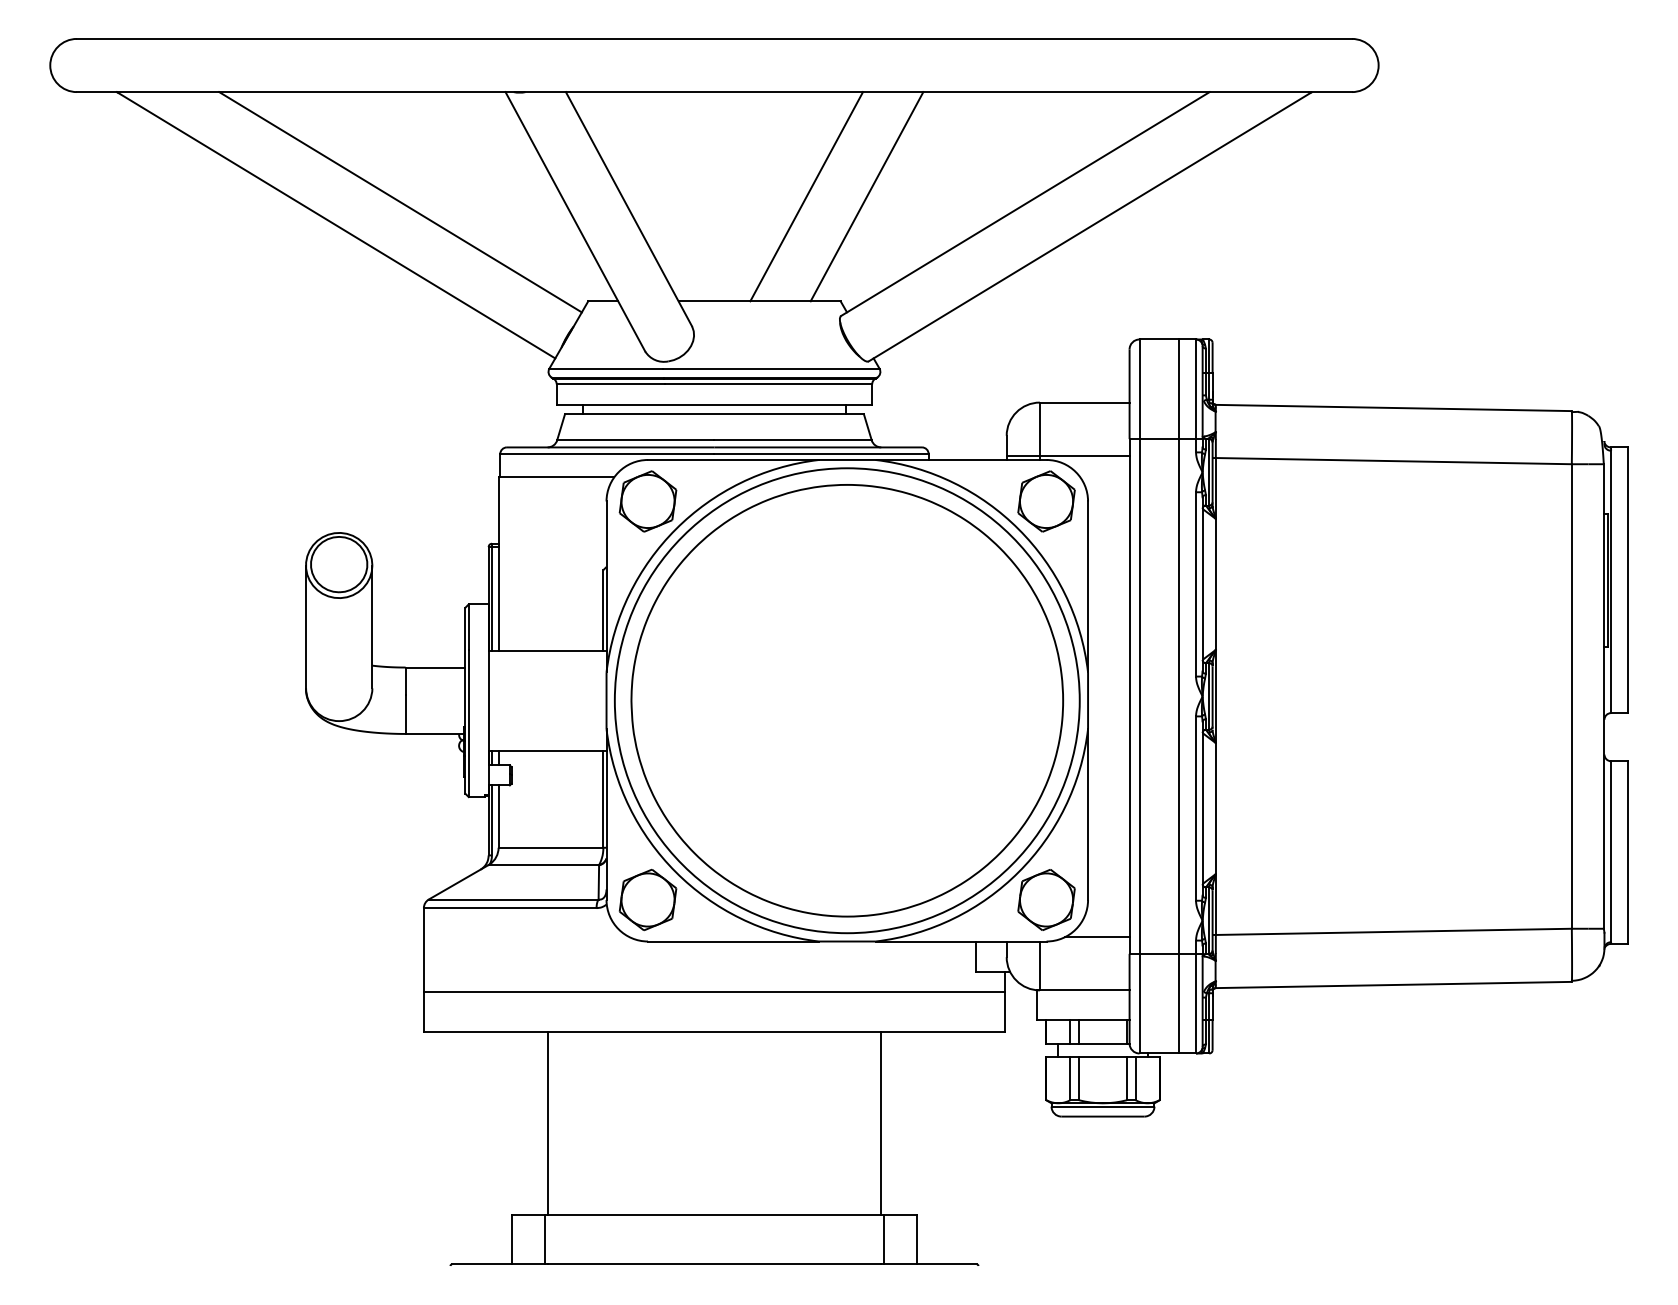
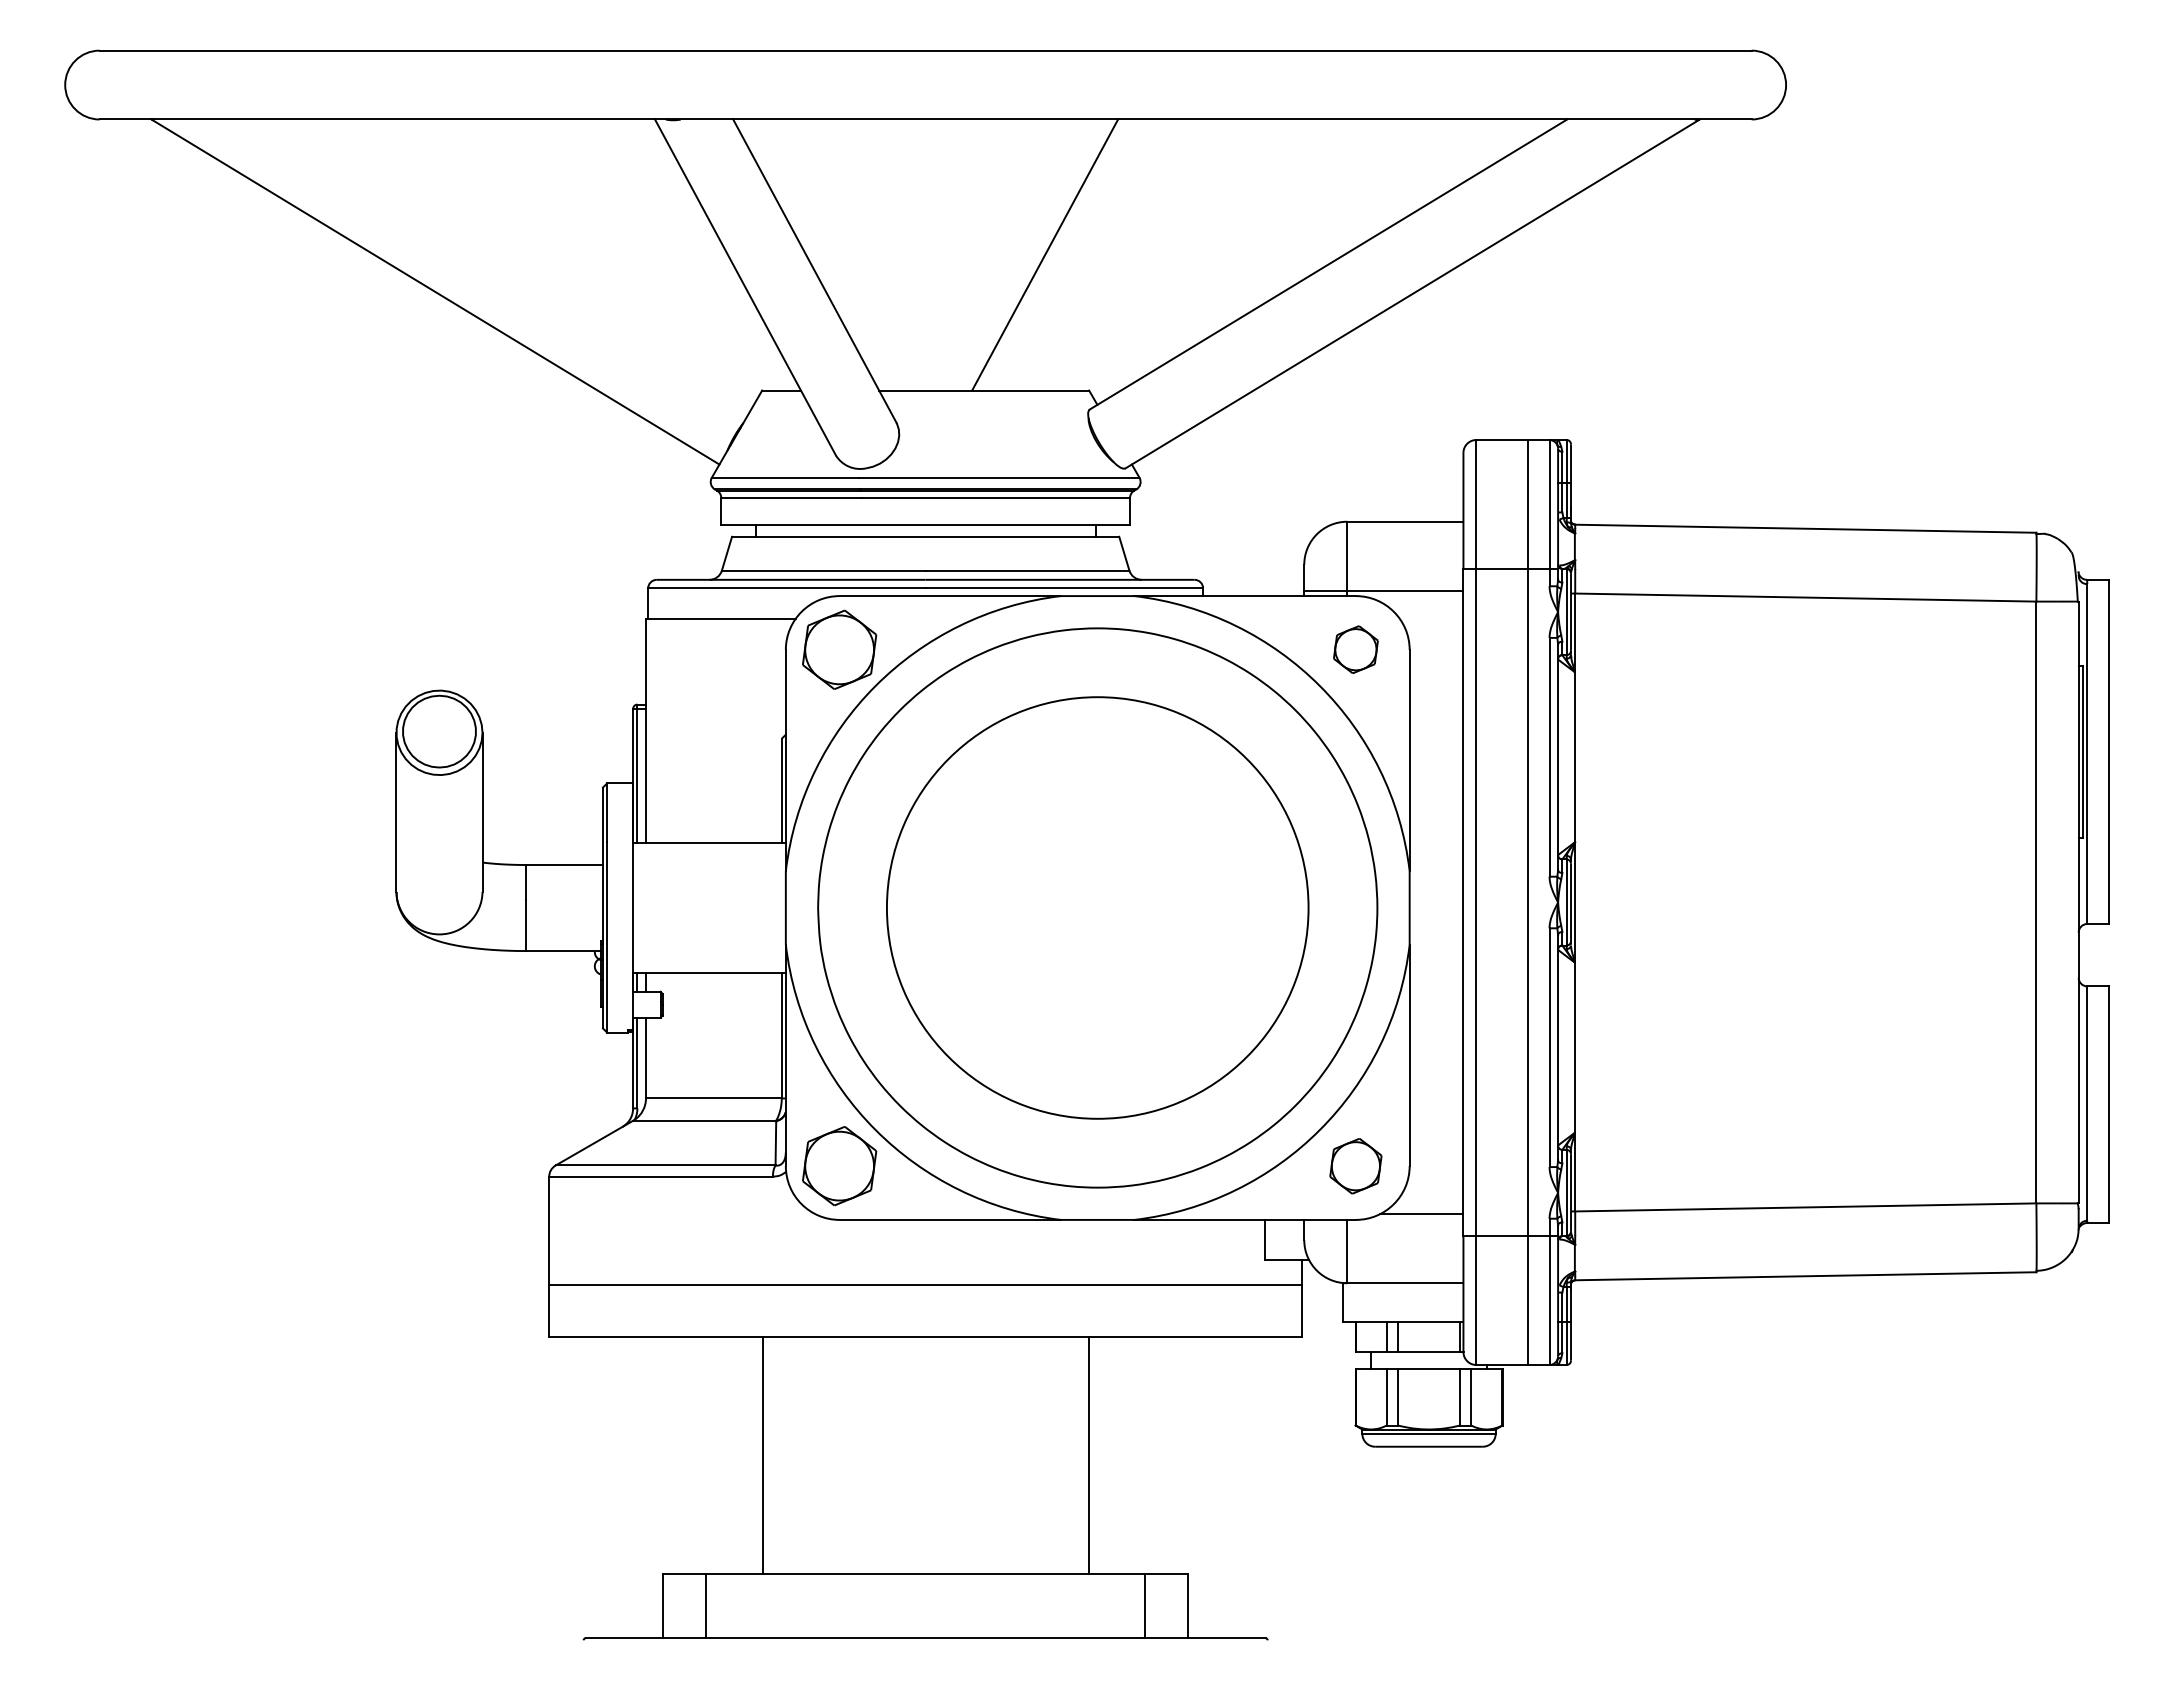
line: (867, 196) -> (1123, 254), removed
line: (400, 201) -> (518, 261), removed
part: (1046, 501) -> (1355, 649), size x0.6
circle: (847, 700) -> (1097, 907), size x0.7
part: (1046, 900) -> (1355, 1166), size x0.7
line: (548, 1123) -> (762, 1455), moved
line: (880, 1123) -> (1088, 1455), moved

